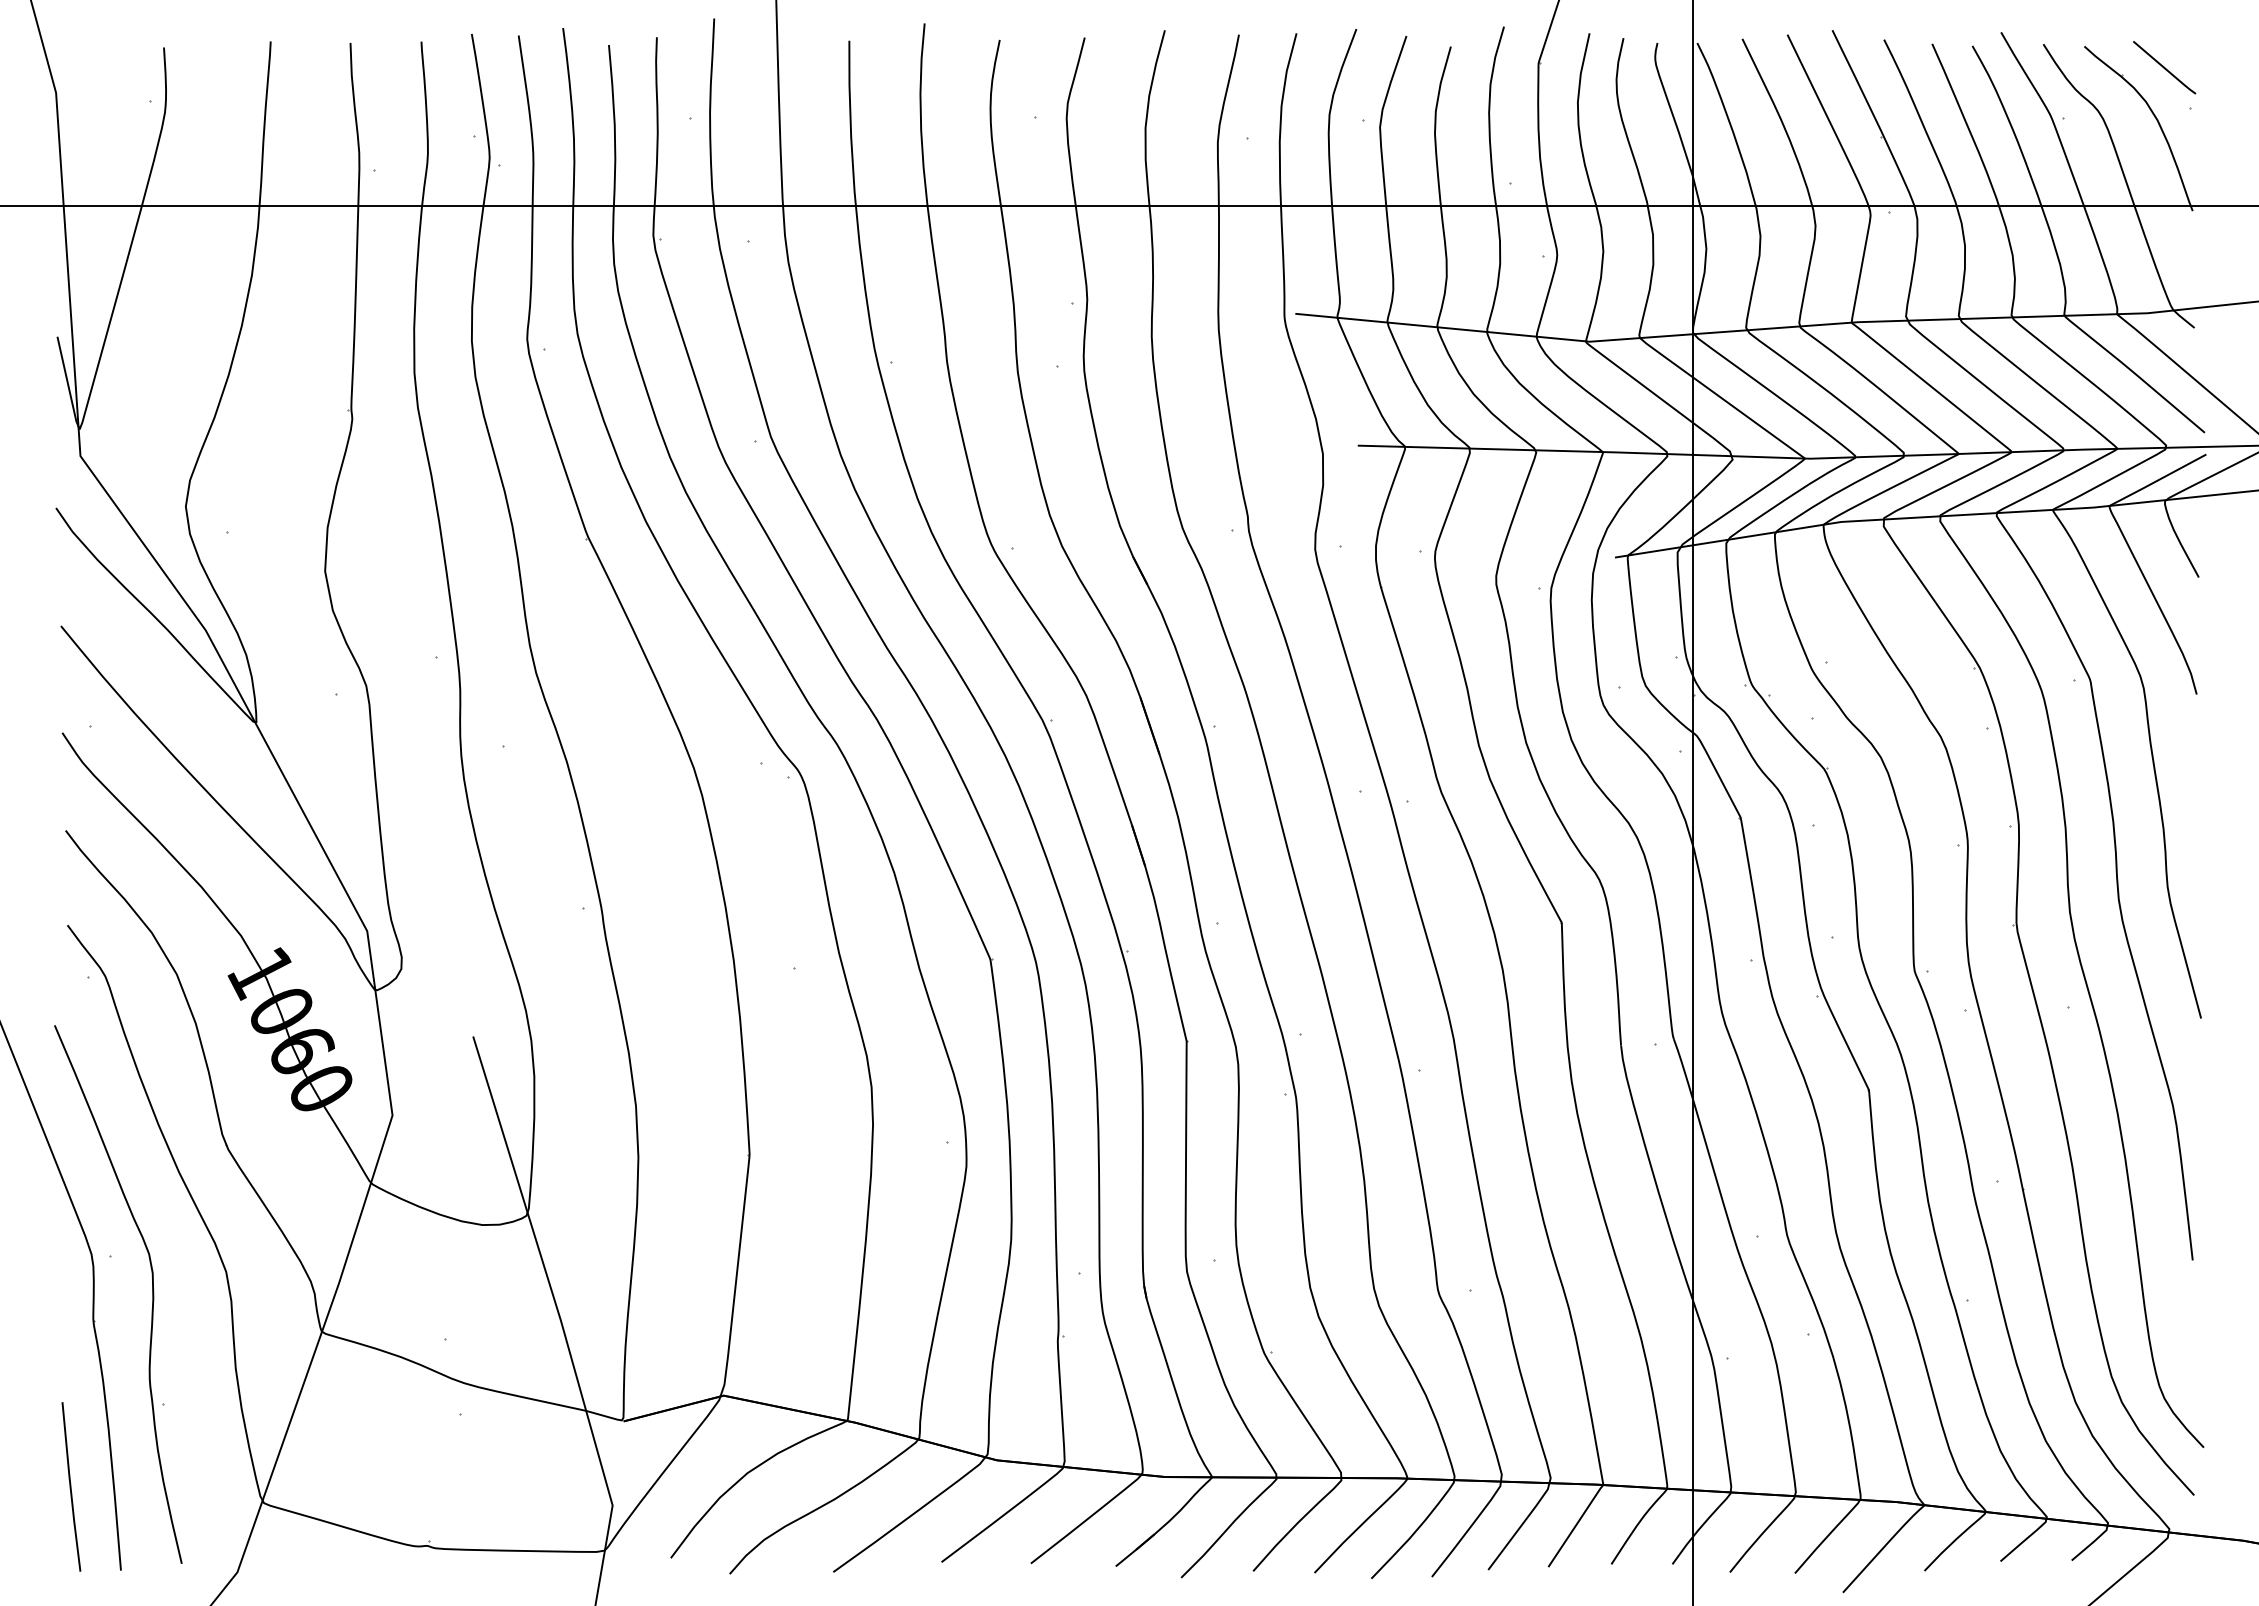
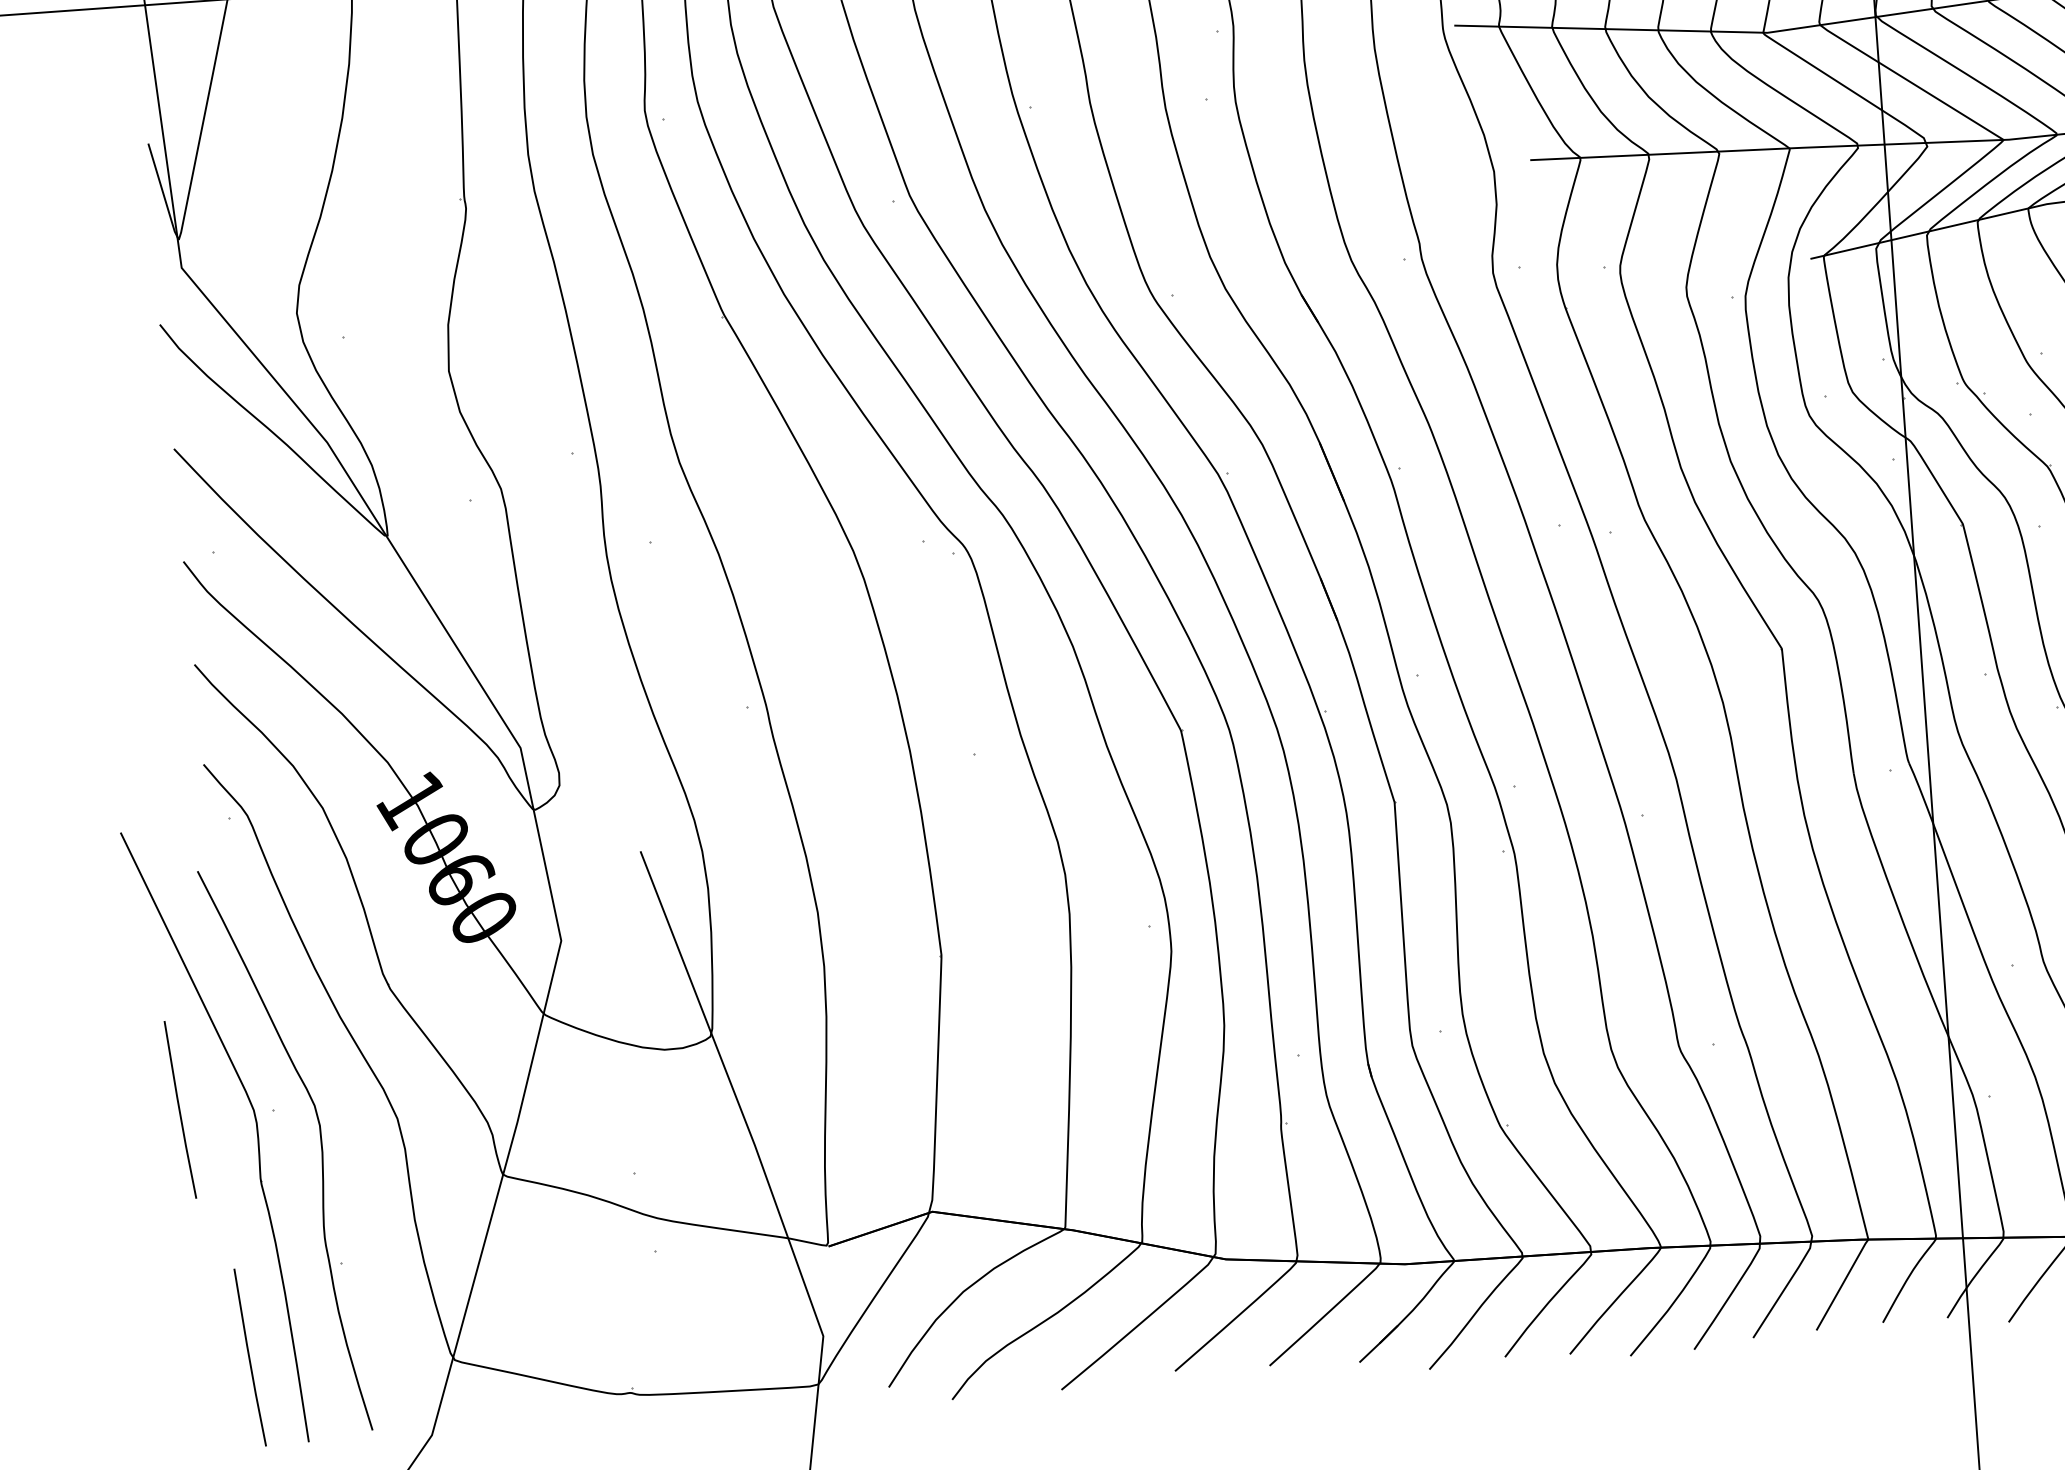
line: (22, 1248) -> (180, 1109), added

